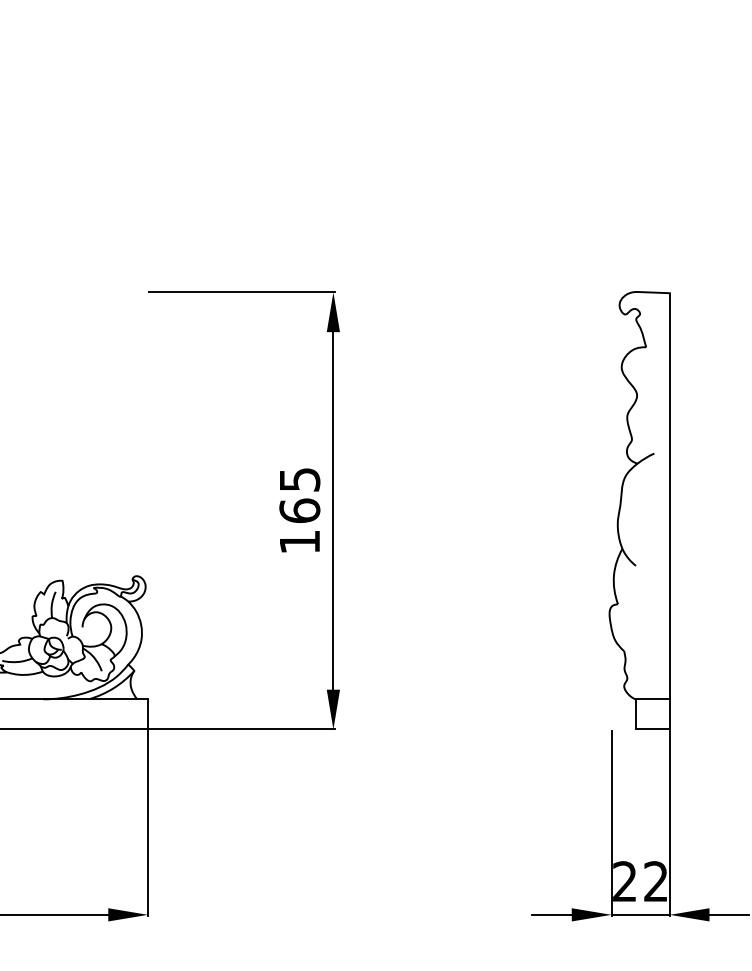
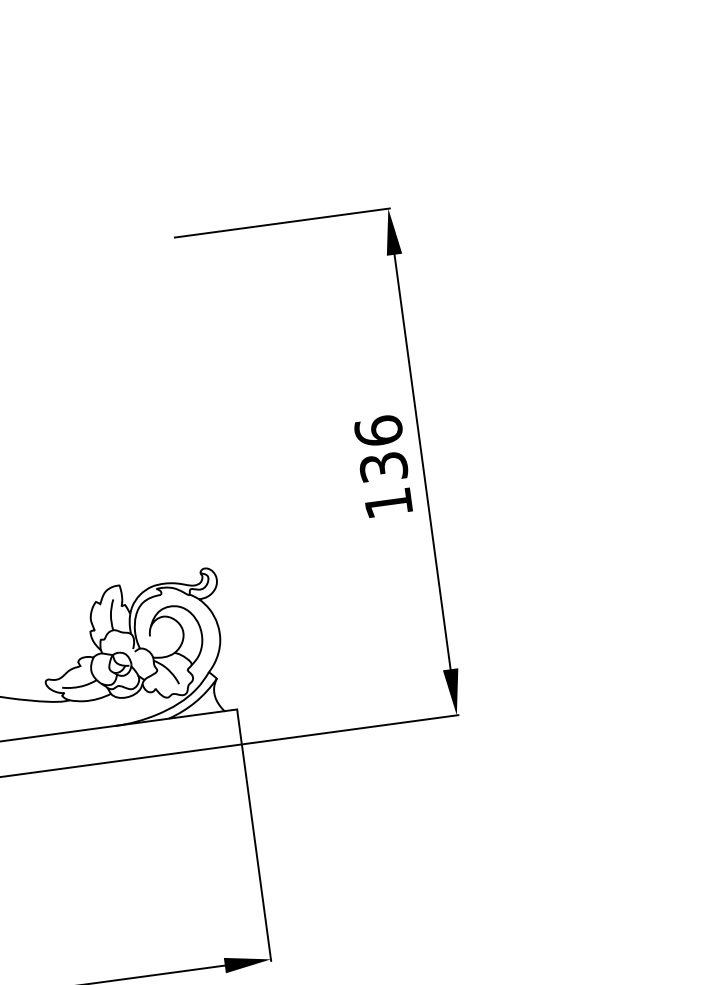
text: (299, 494) -> (380, 448), 165 -> 136

